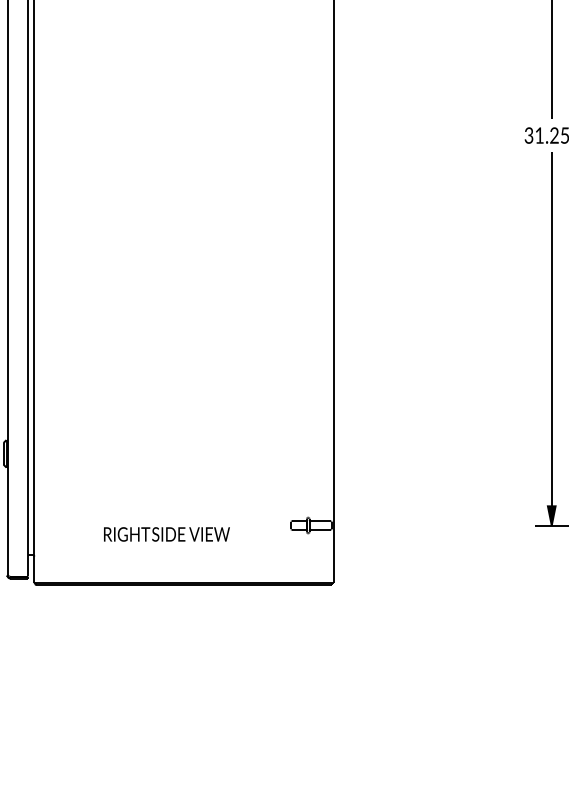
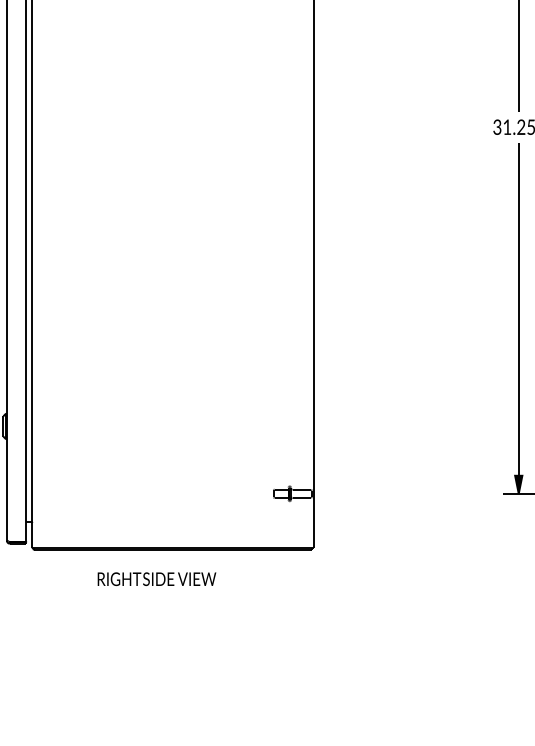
text: (166, 533) -> (156, 578), moved

